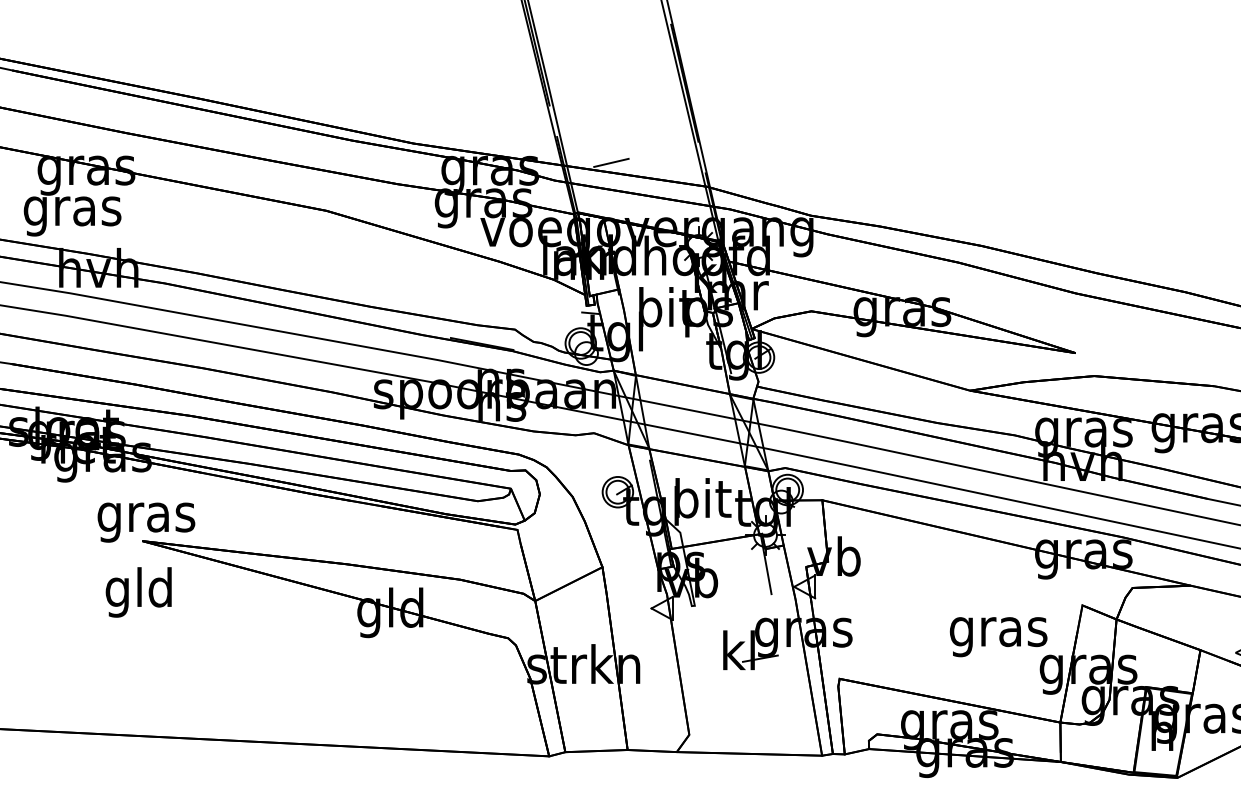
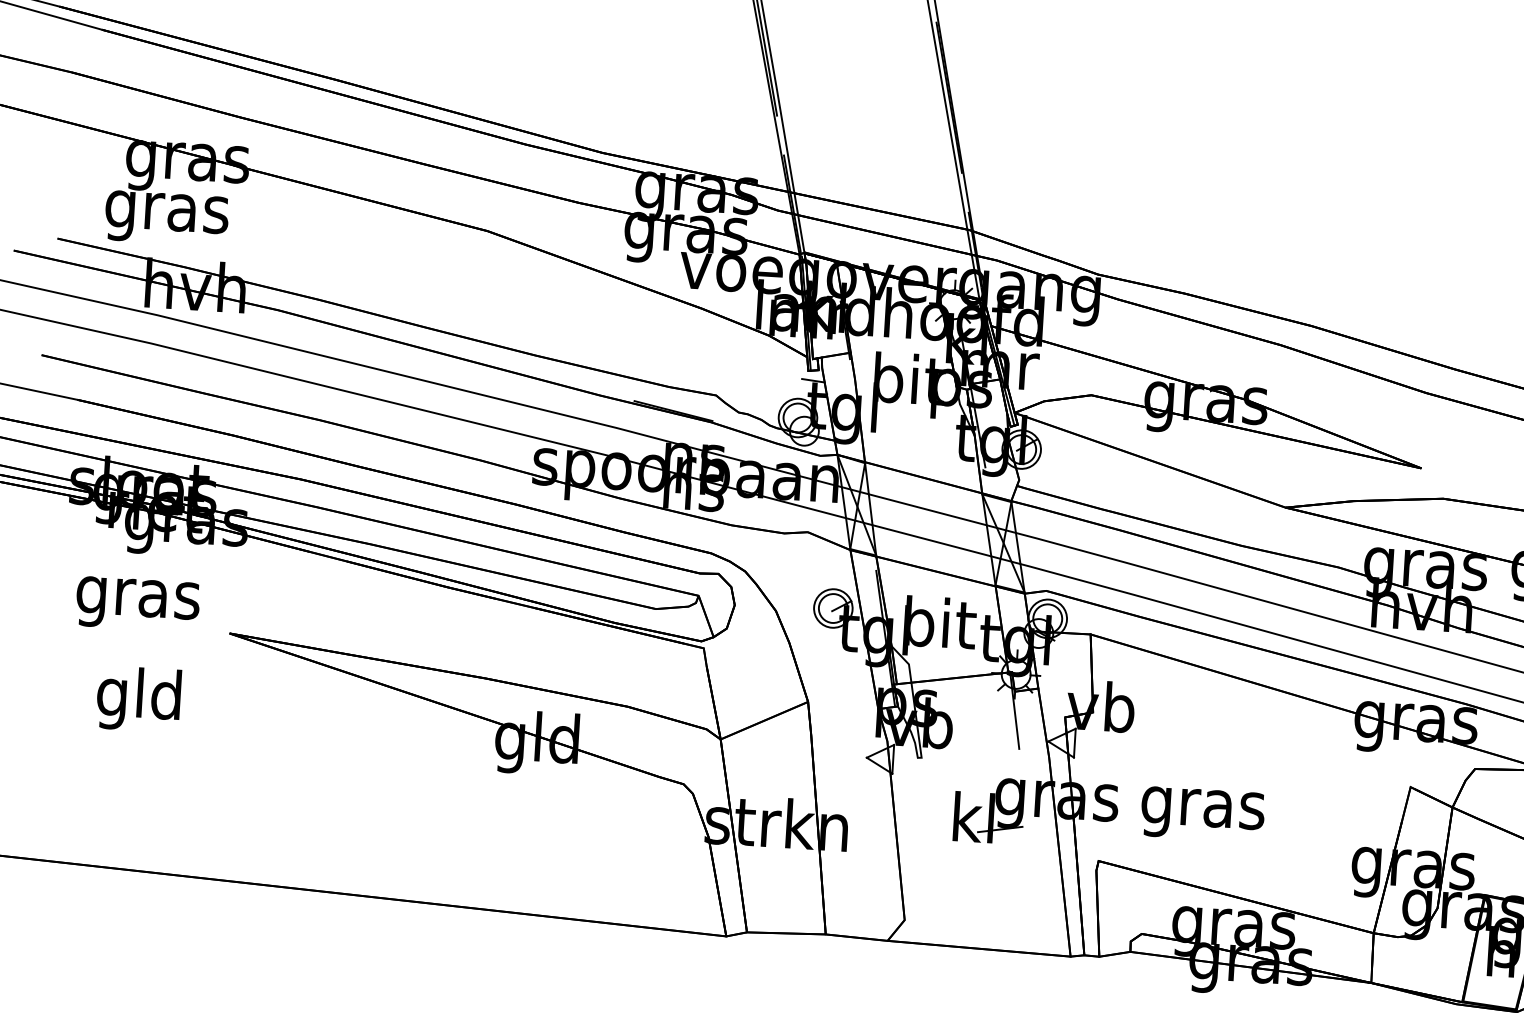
line: (611, 162) -> (850, 192), removed
text: (146, 522) -> (137, 604), moved
text: (138, 592) -> (138, 699), moved
text: (998, 637) -> (1202, 815), moved

